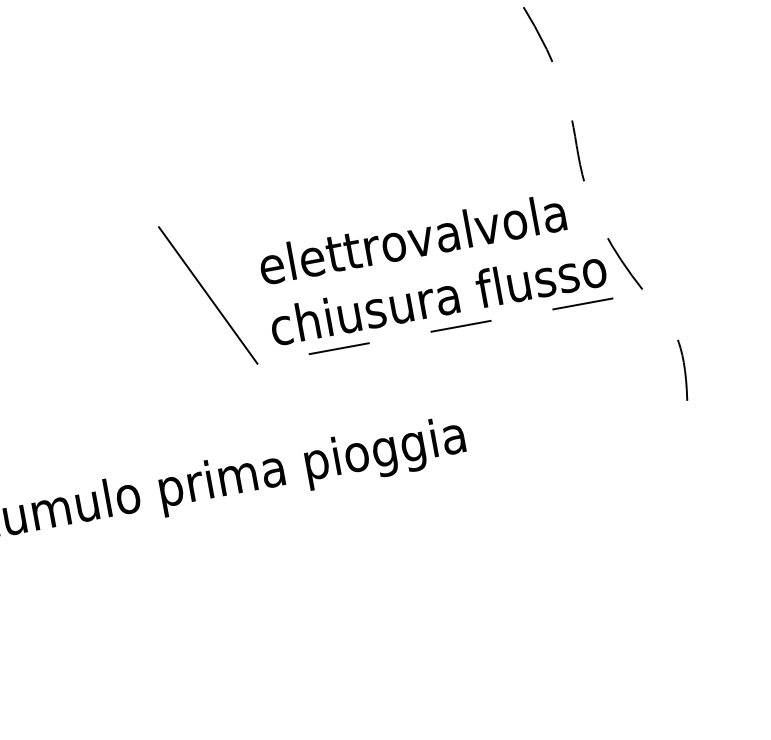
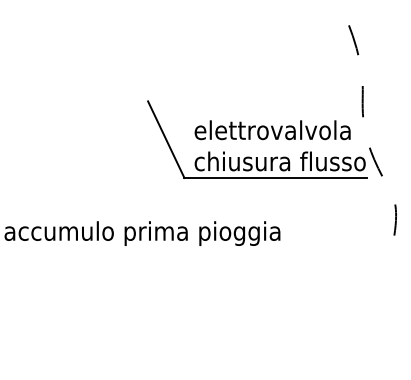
line: (435, 332) -> (275, 178), dashed -> solid

